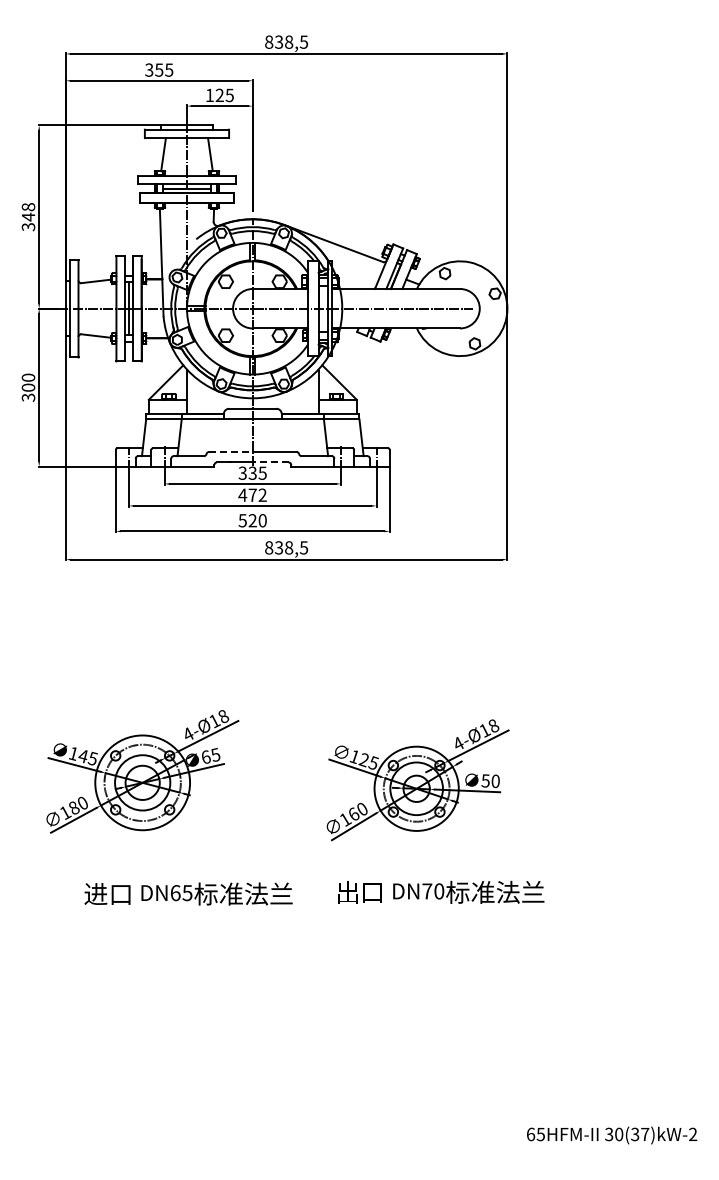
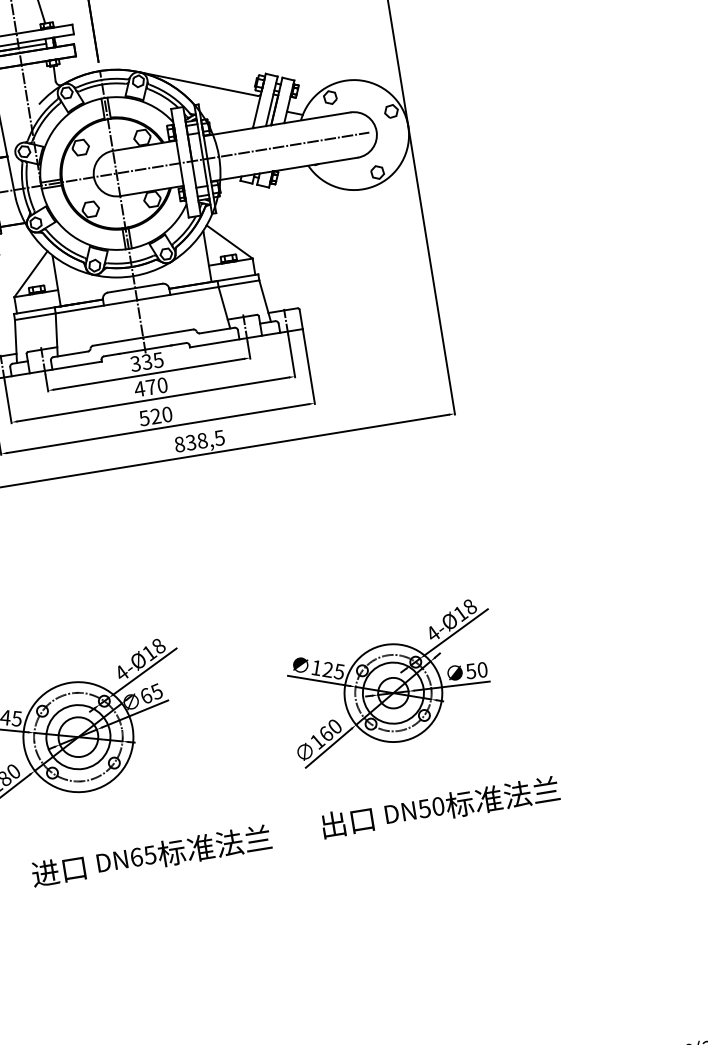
line: (230, 451) -> (117, 341), dashed -> solid
line: (270, 462) -> (165, 346), dashed -> solid
text: (262, 494) -> (162, 384), 472 -> 470
text: (427, 891) -> (424, 808), DN70 -> DN50

